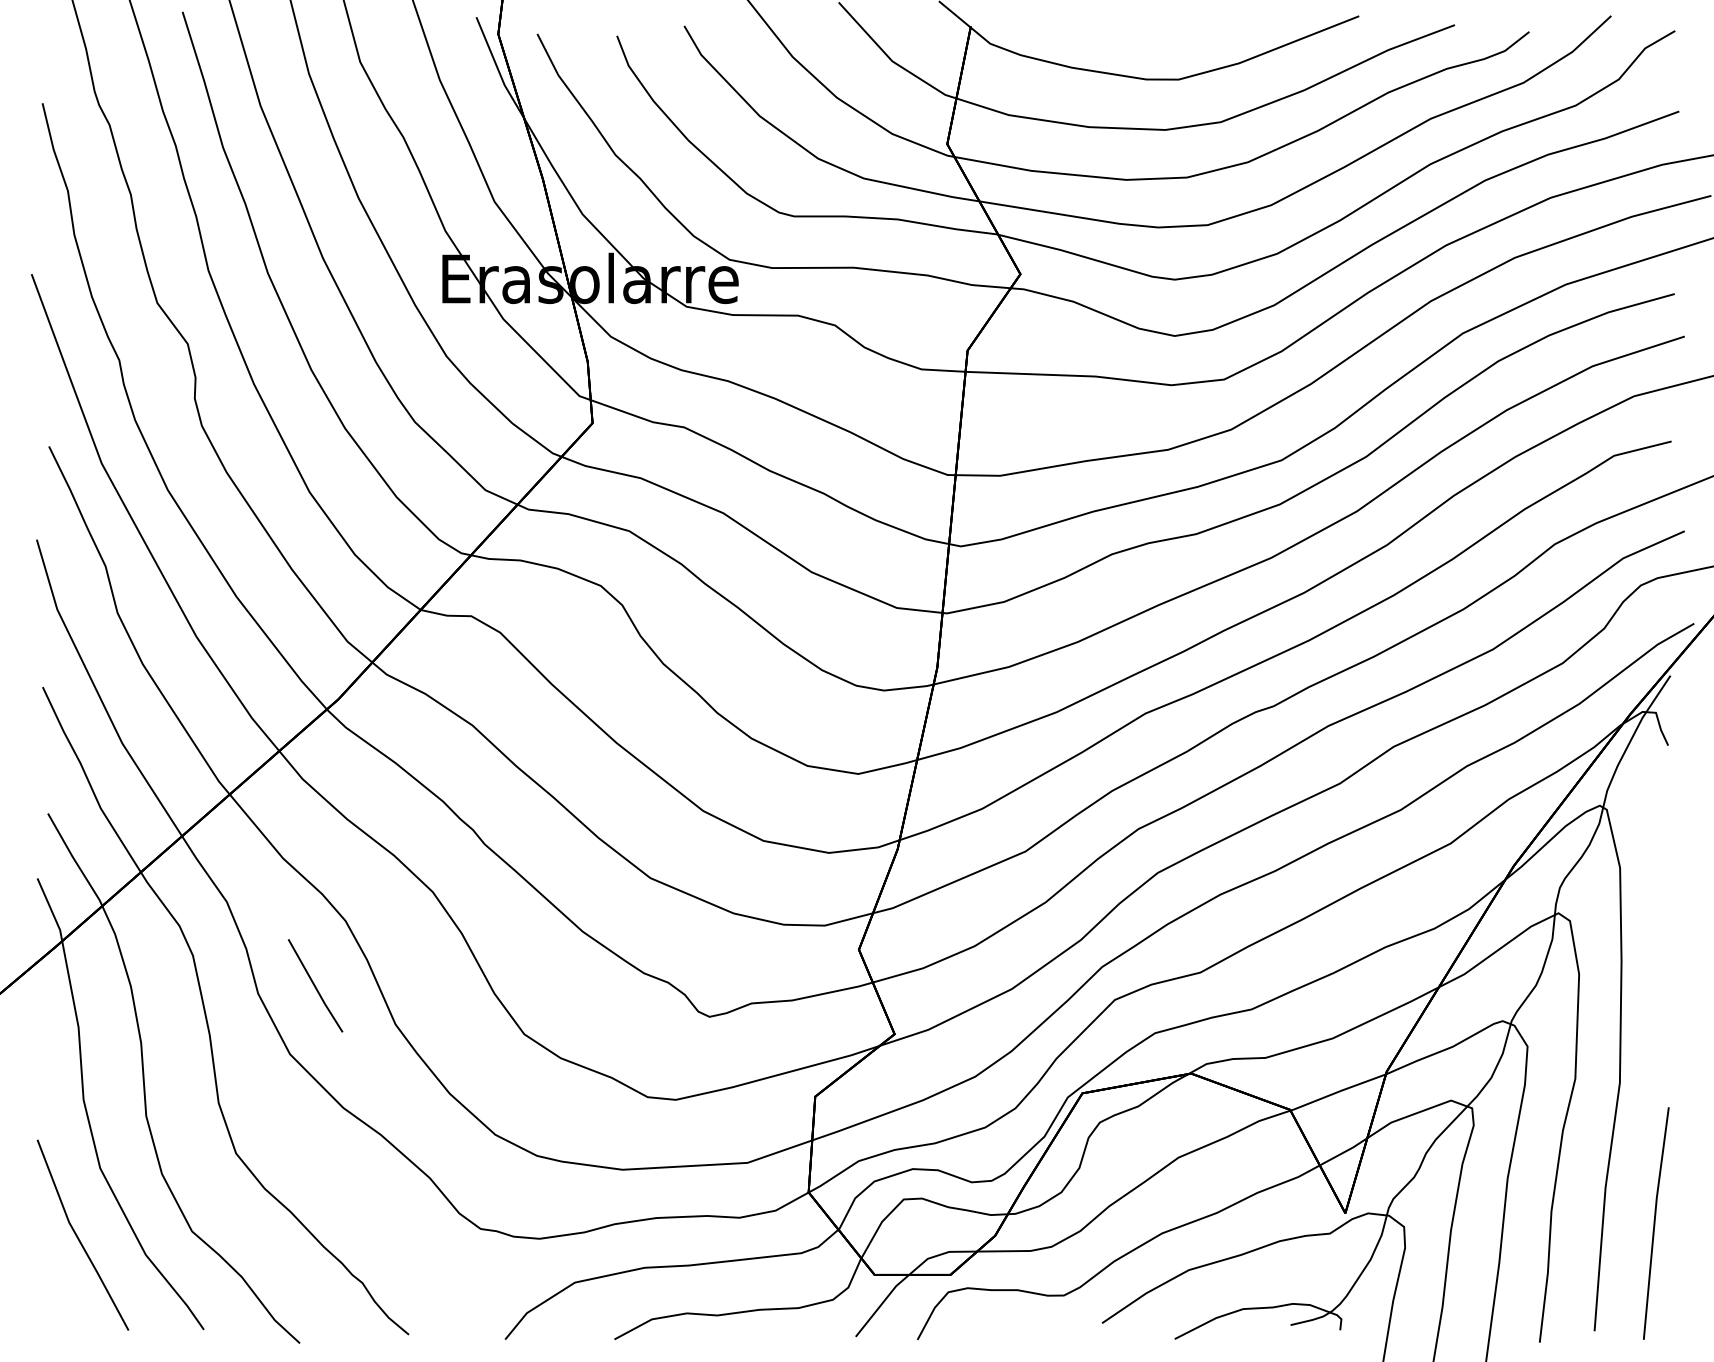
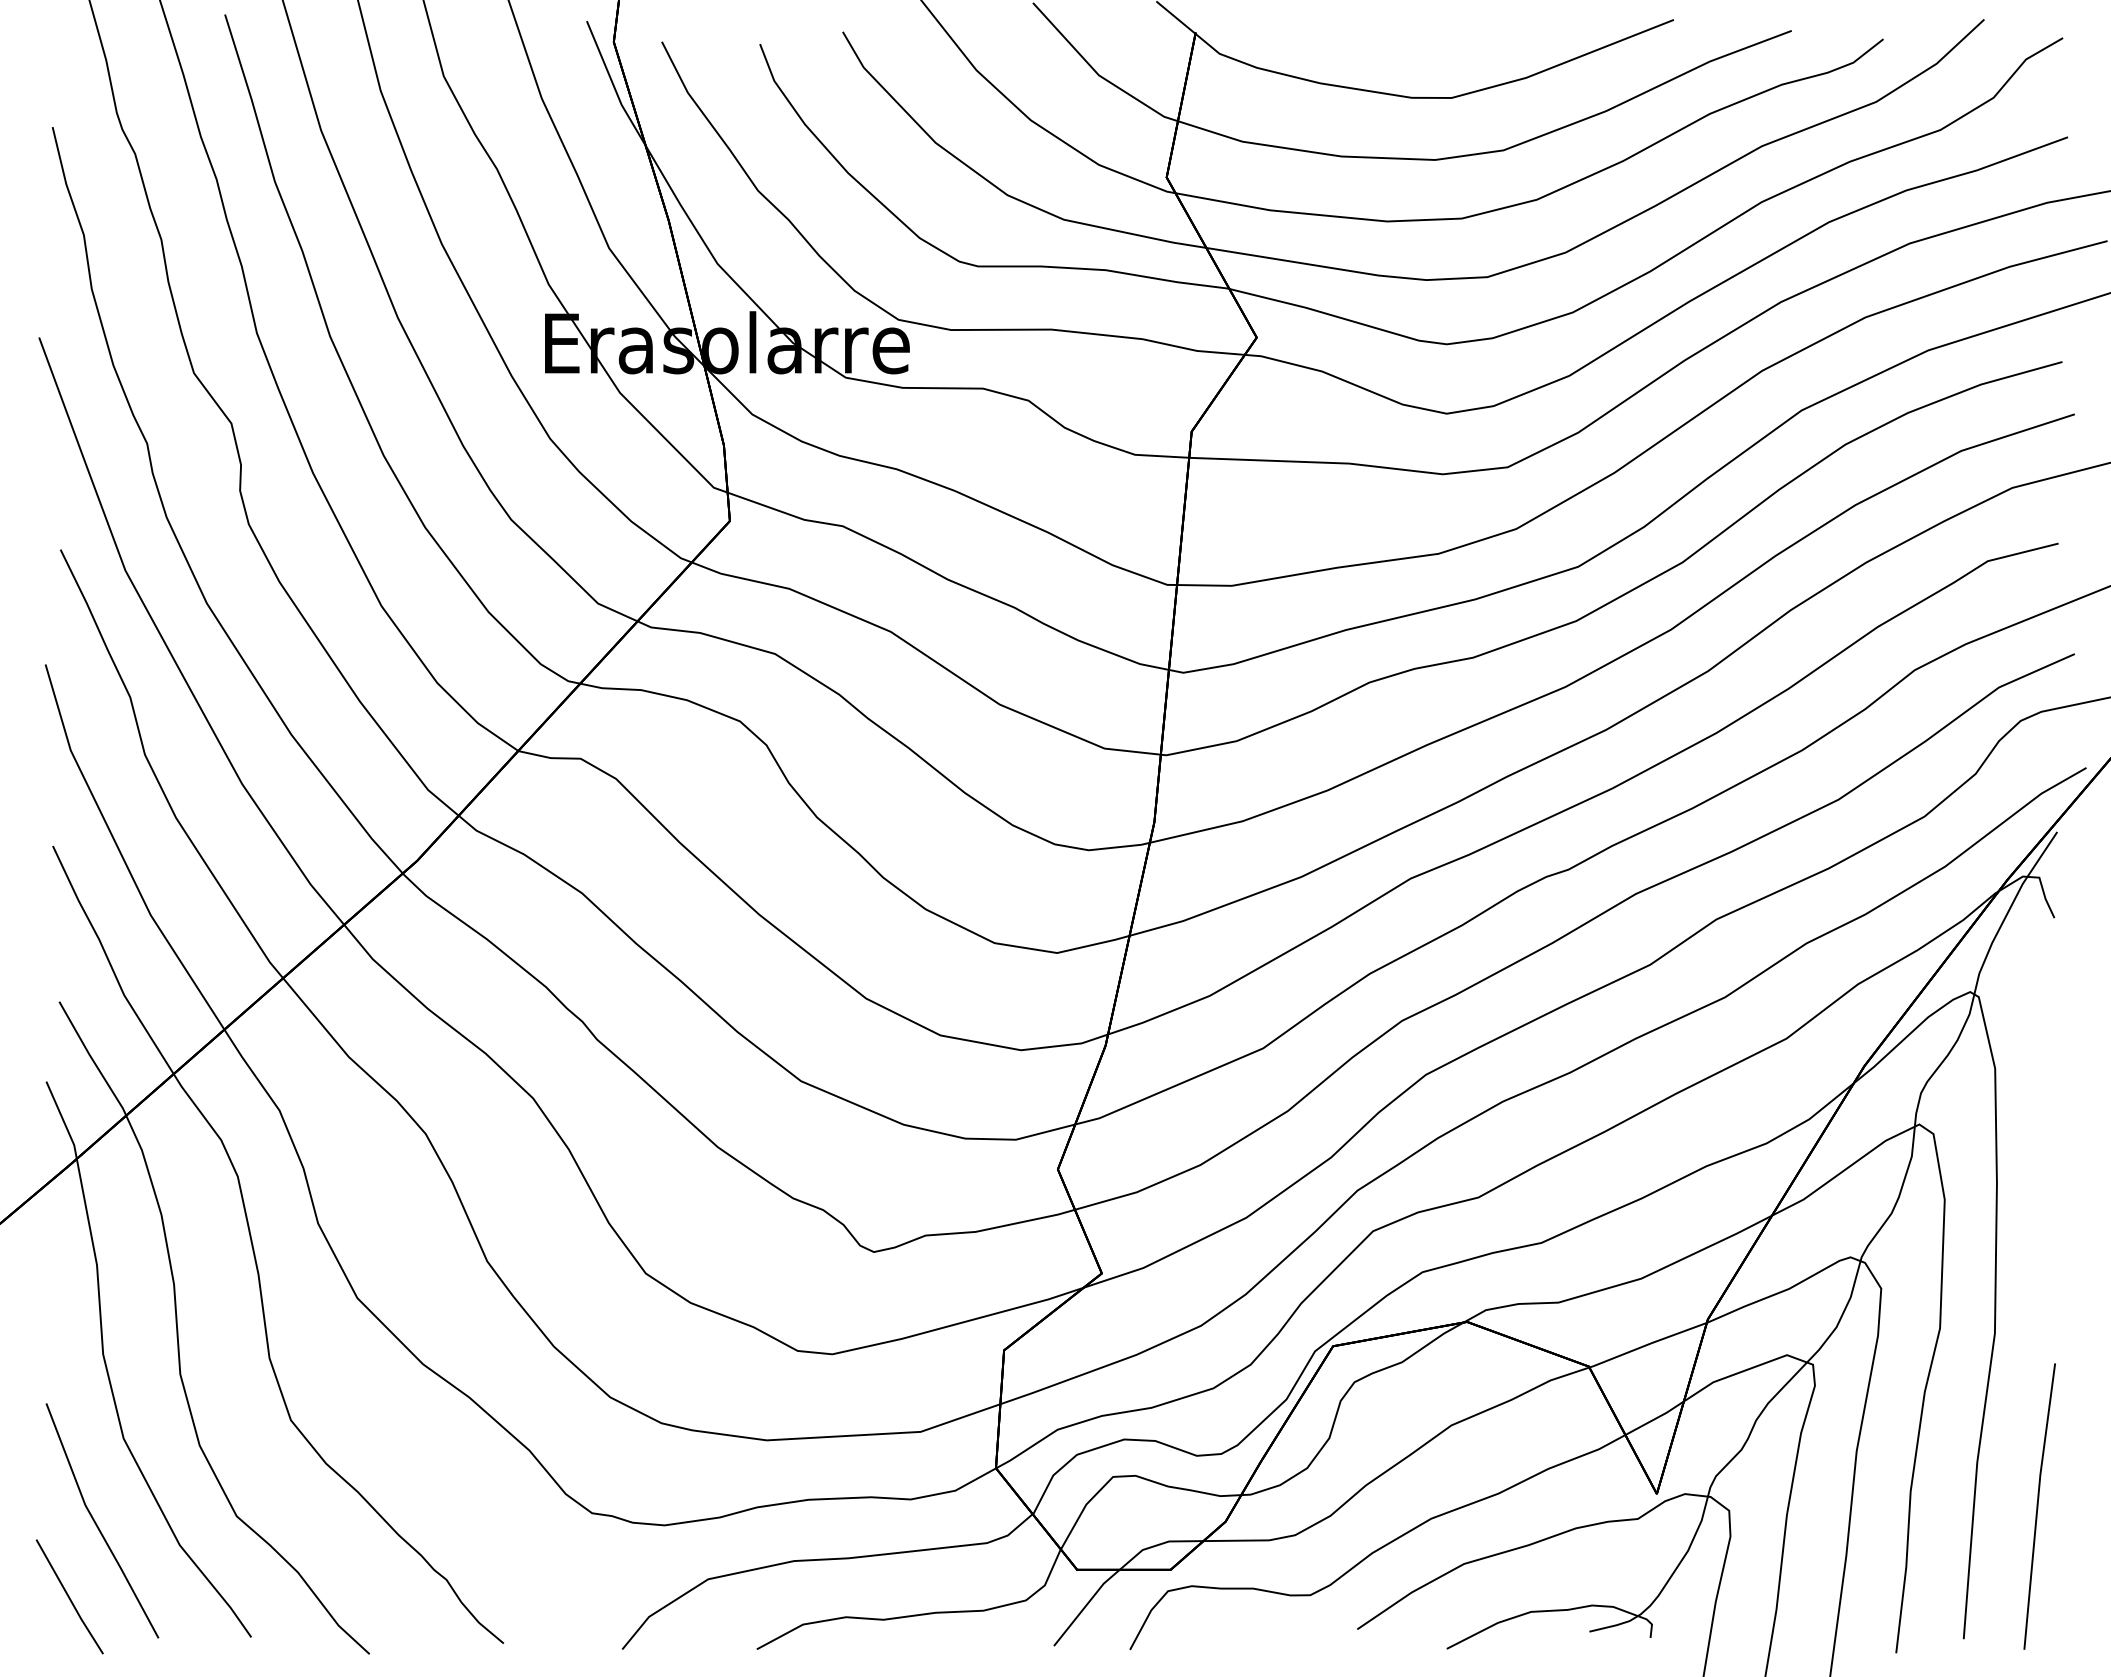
line: (315, 985) -> (69, 1596), moved

